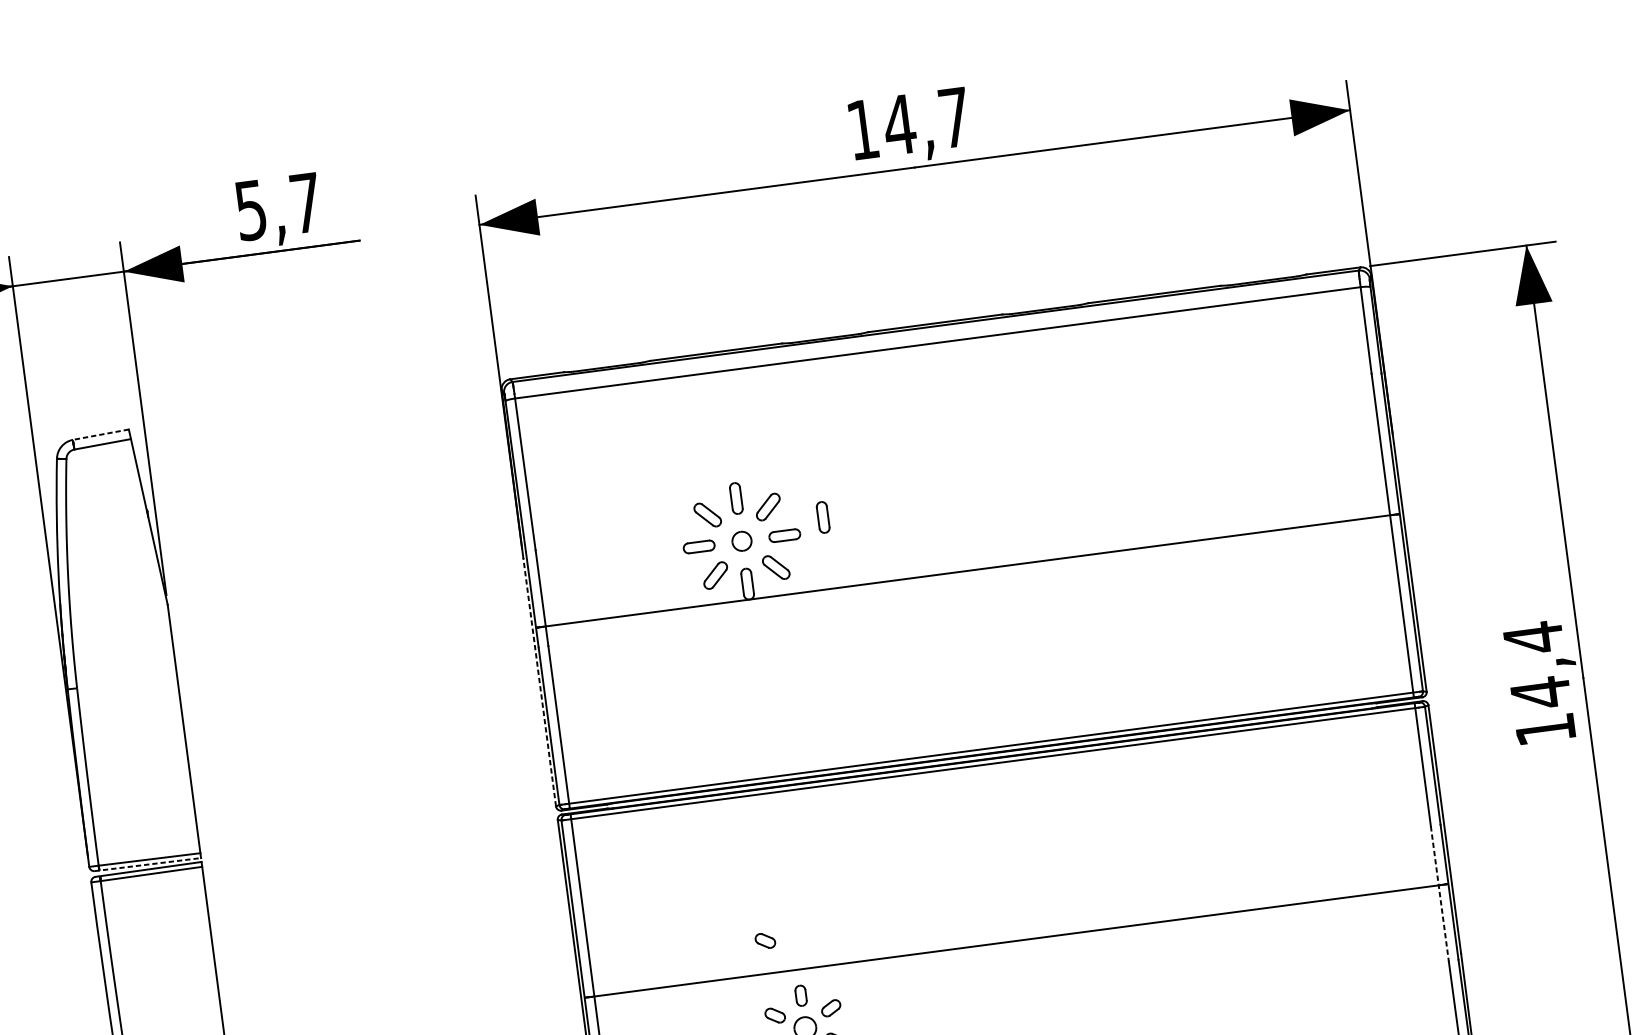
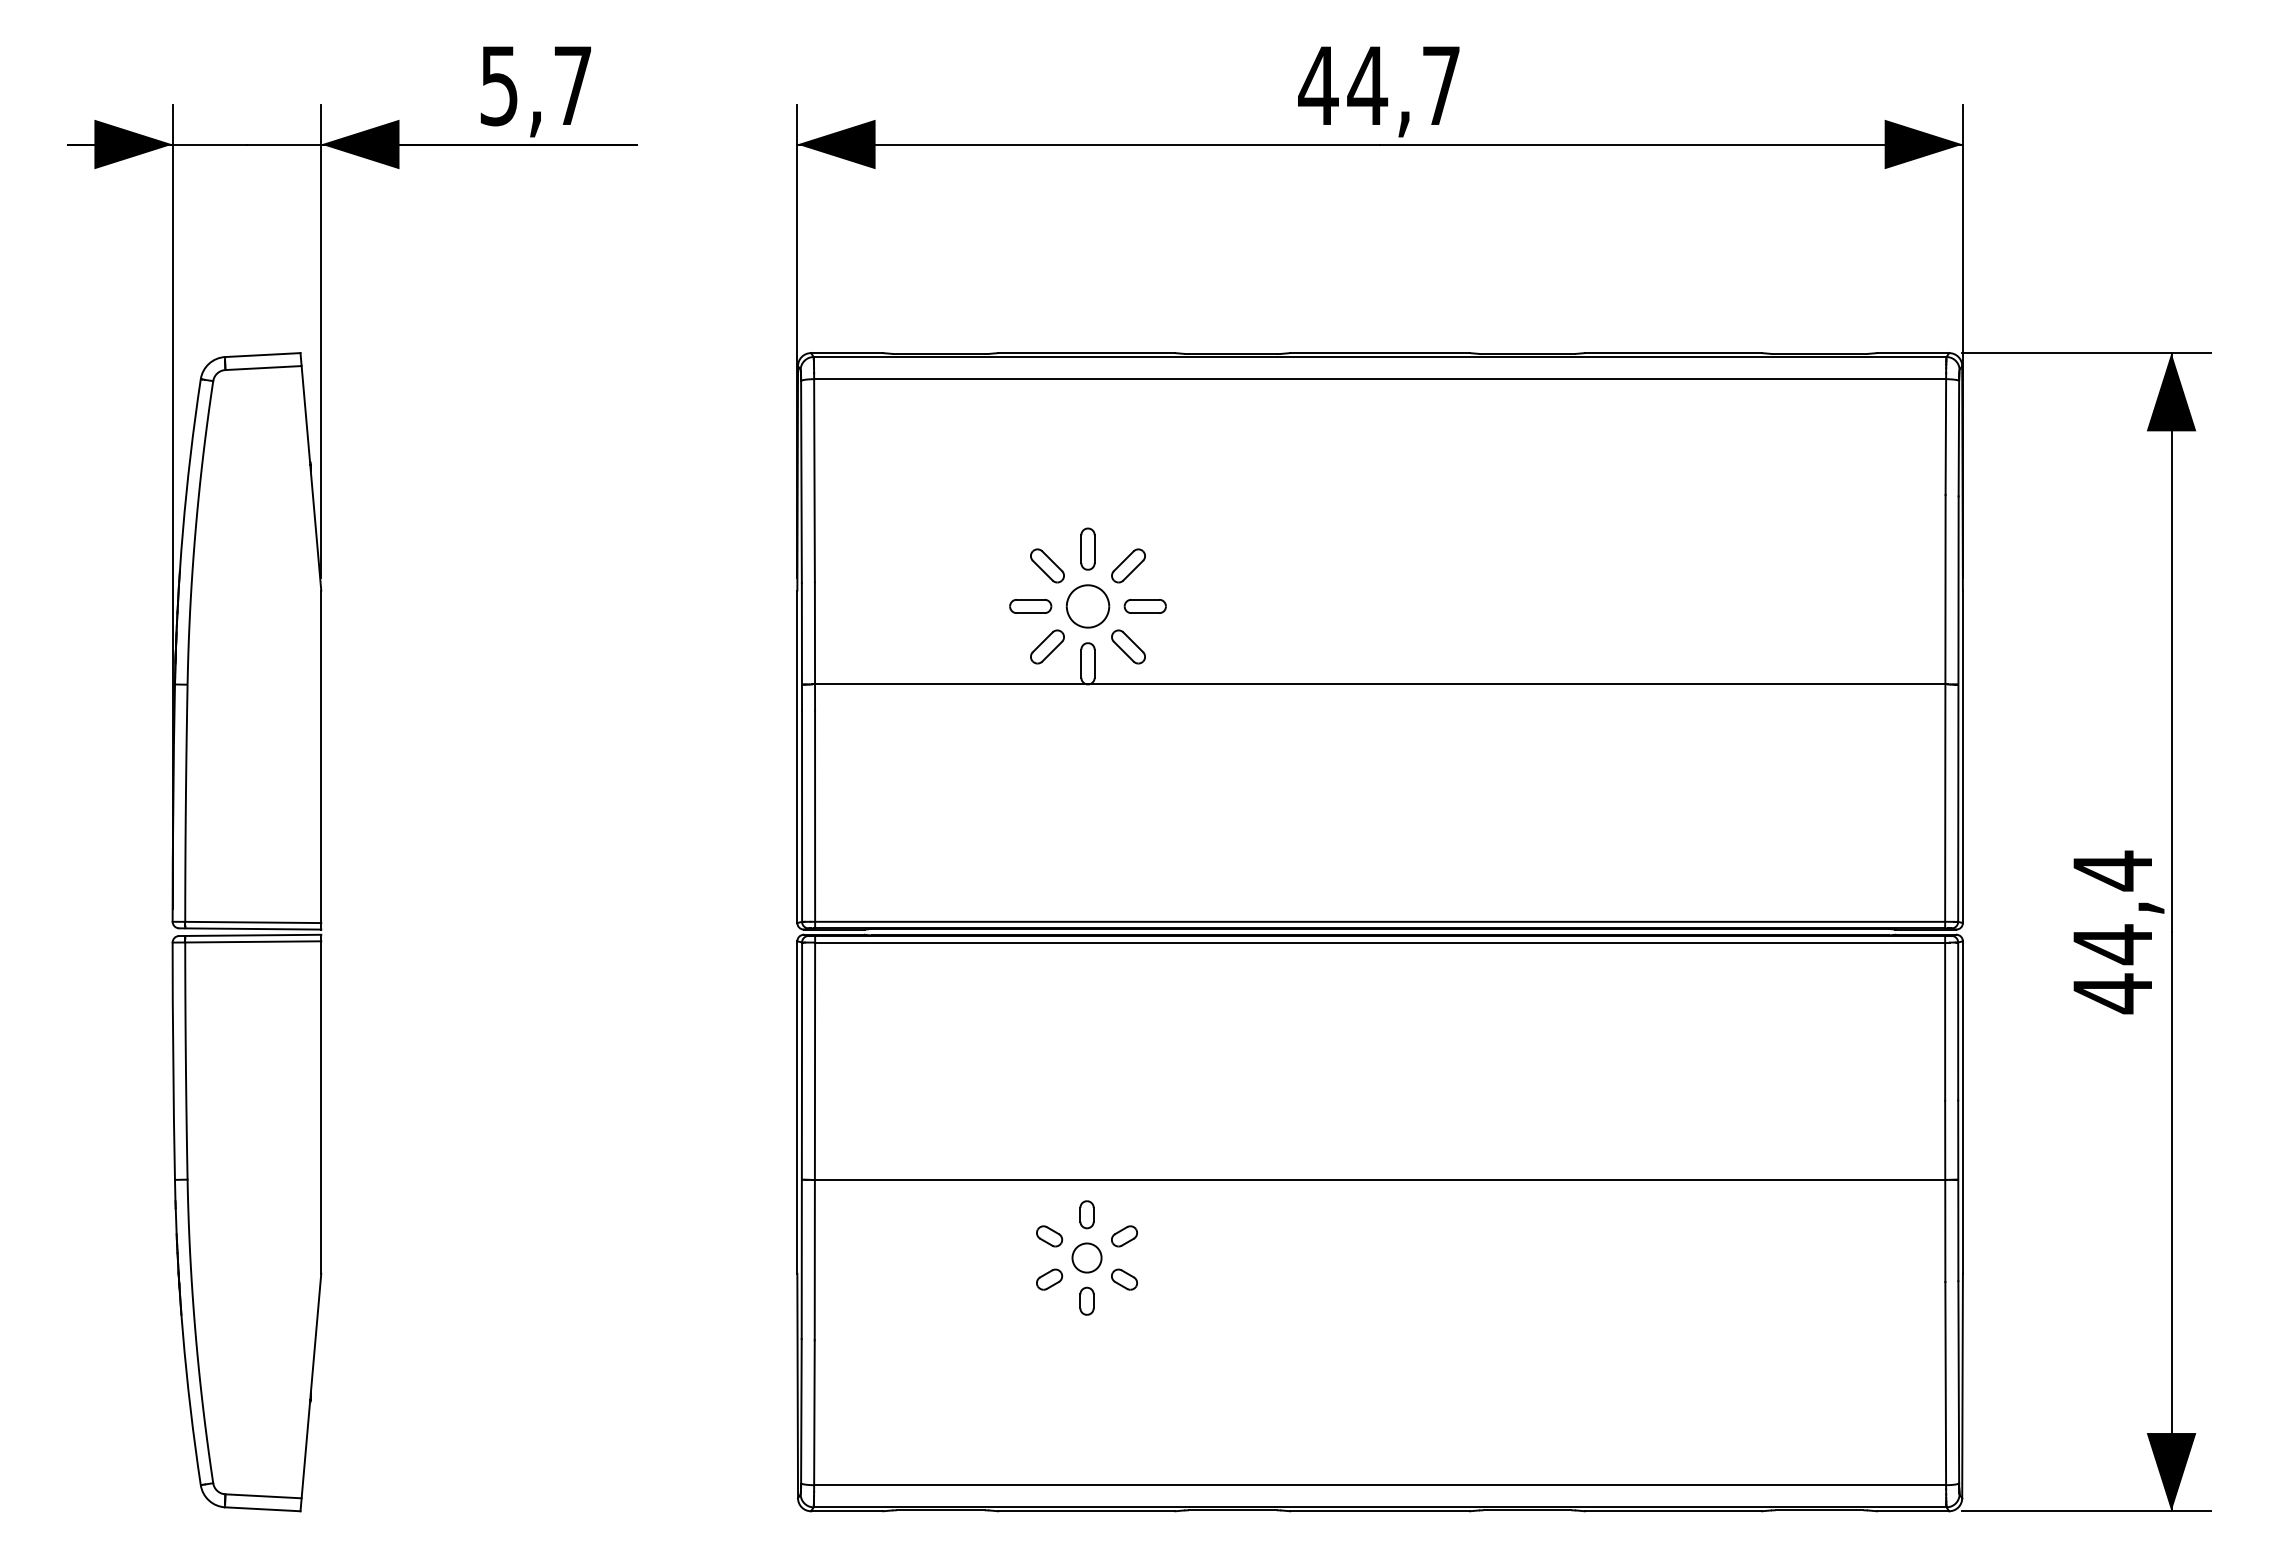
text: (862, 129) -> (1318, 85), 14,7 -> 44,7
line: (100, 435) -> (262, 355), dashed -> solid
part: (822, 517) -> (1198, 588), removed
part: (741, 541) -> (1087, 606), size x1.67
line: (539, 681) -> (797, 756), dashed -> solid
text: (1545, 729) -> (2112, 993), 14,4 -> 44,4
line: (148, 864) -> (250, 928), dashed -> solid
line: (1440, 894) -> (1945, 1191), dashed -> solid
part: (765, 941) -> (1049, 1136), removed

